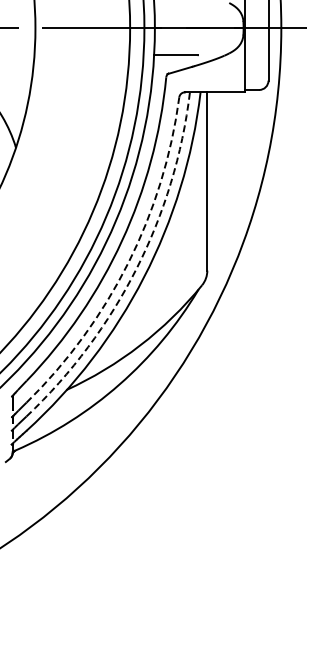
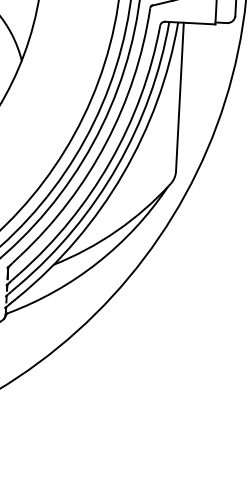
arc: (128, 262) -> (110, 161), dashed -> solid
arc: (136, 268) -> (117, 166), dashed -> solid

